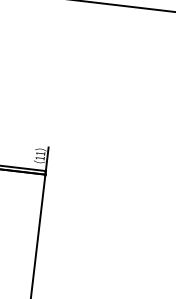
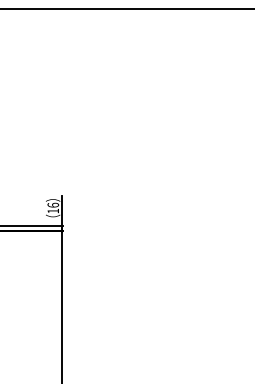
text: (40, 153) -> (53, 204), 11 -> 16

